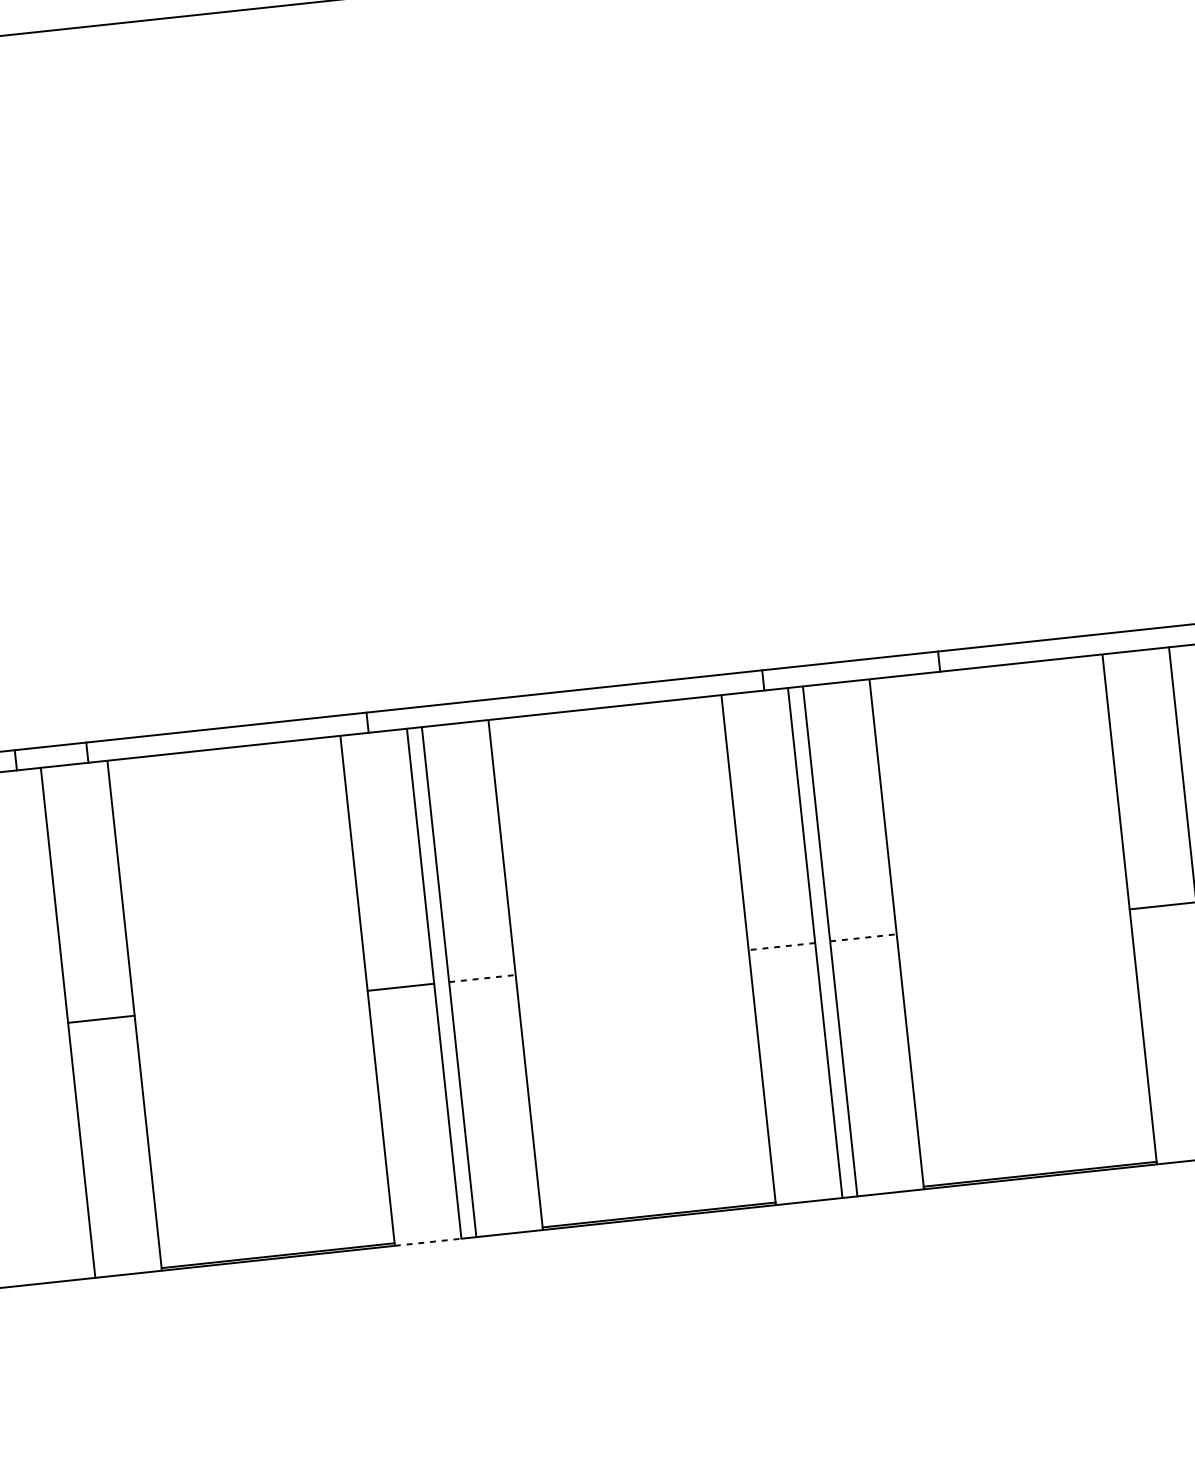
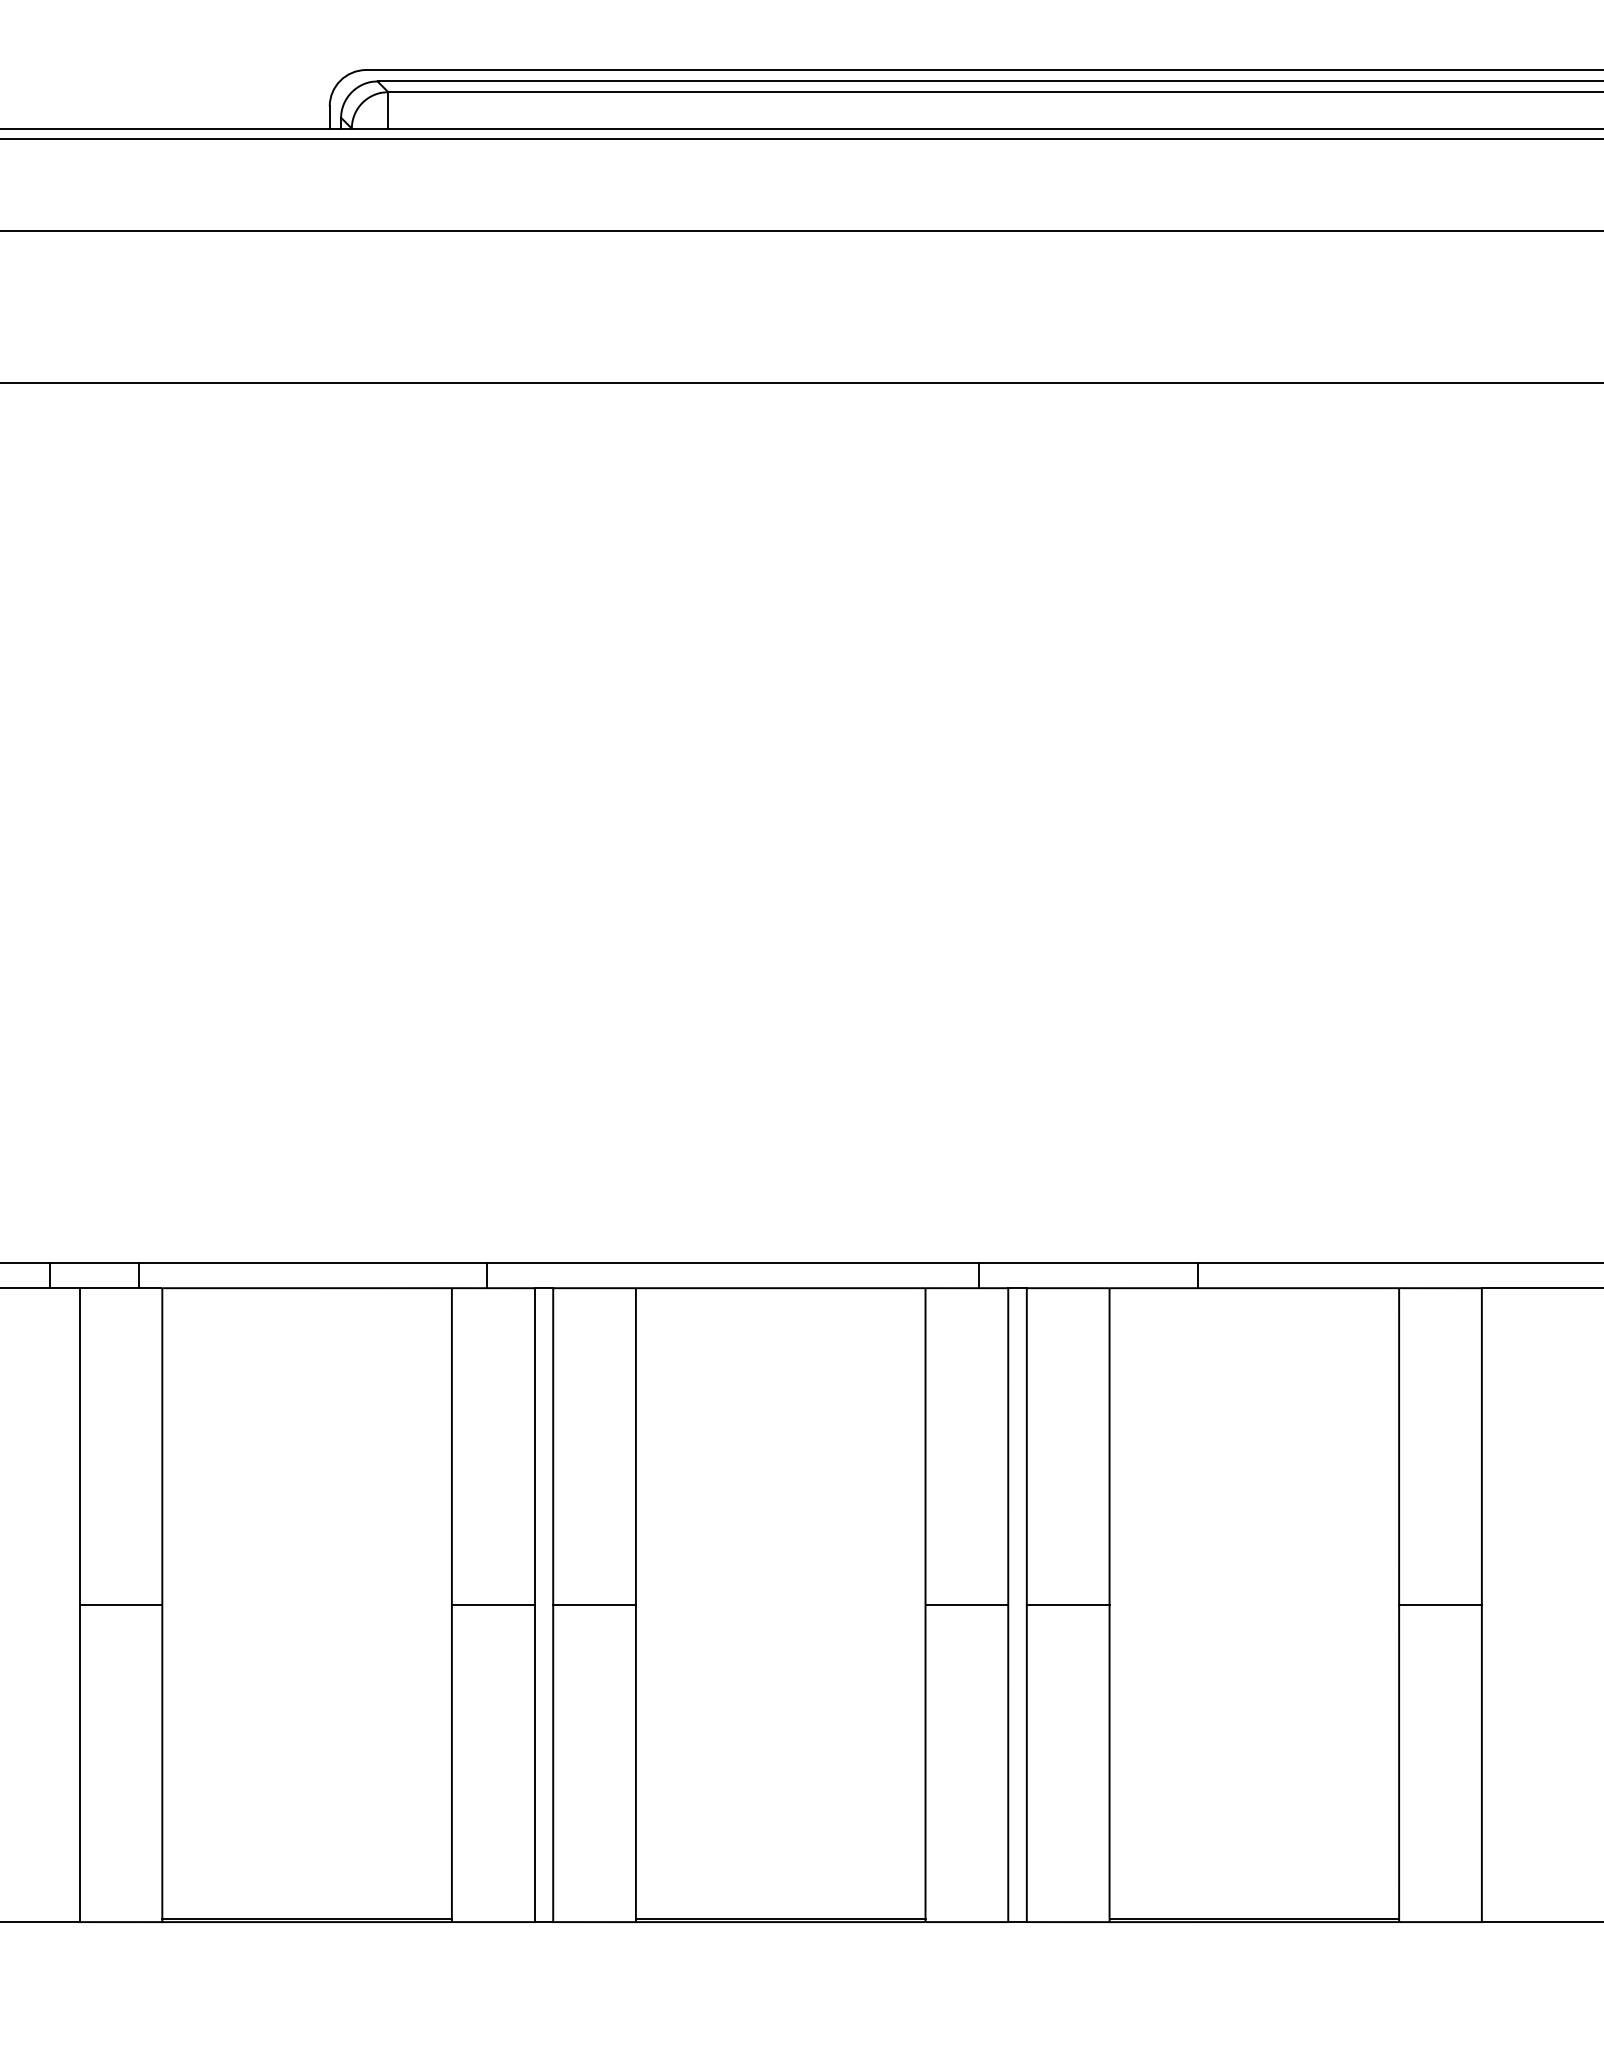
line: (863, 938) -> (1068, 1605), dashed -> solid
line: (781, 946) -> (966, 1605), dashed -> solid
line: (483, 978) -> (595, 1605), dashed -> solid
line: (428, 1242) -> (493, 1922), dashed -> solid

